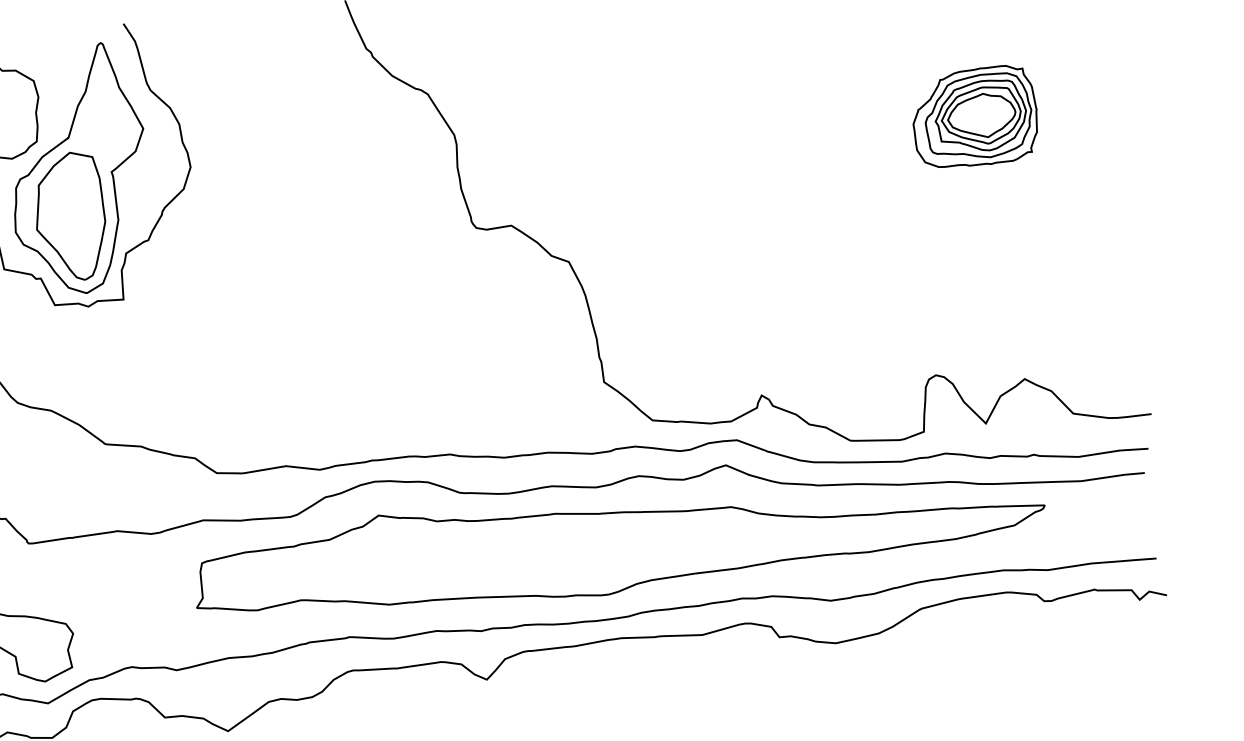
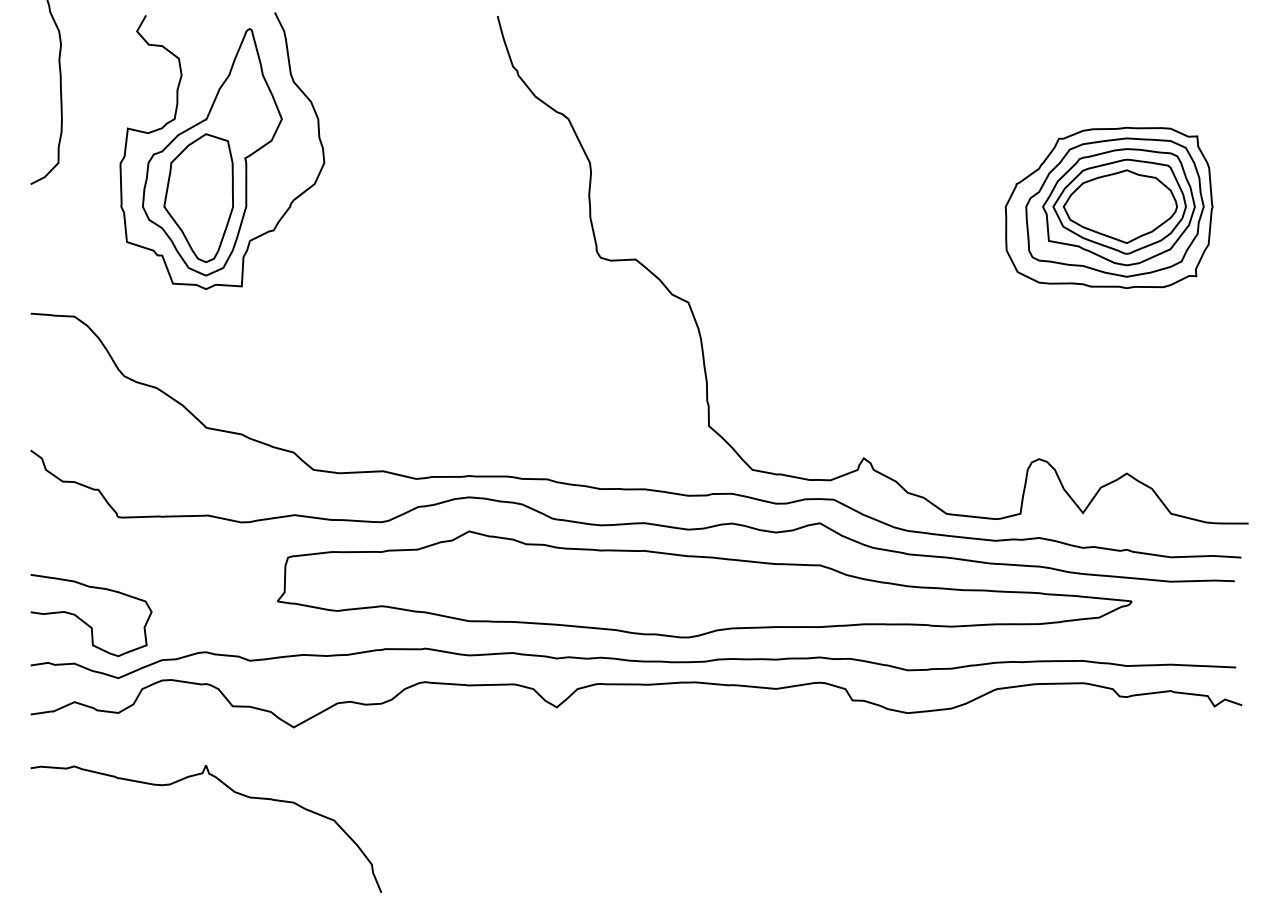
part: (974, 117) -> (1108, 207), size x1.67

